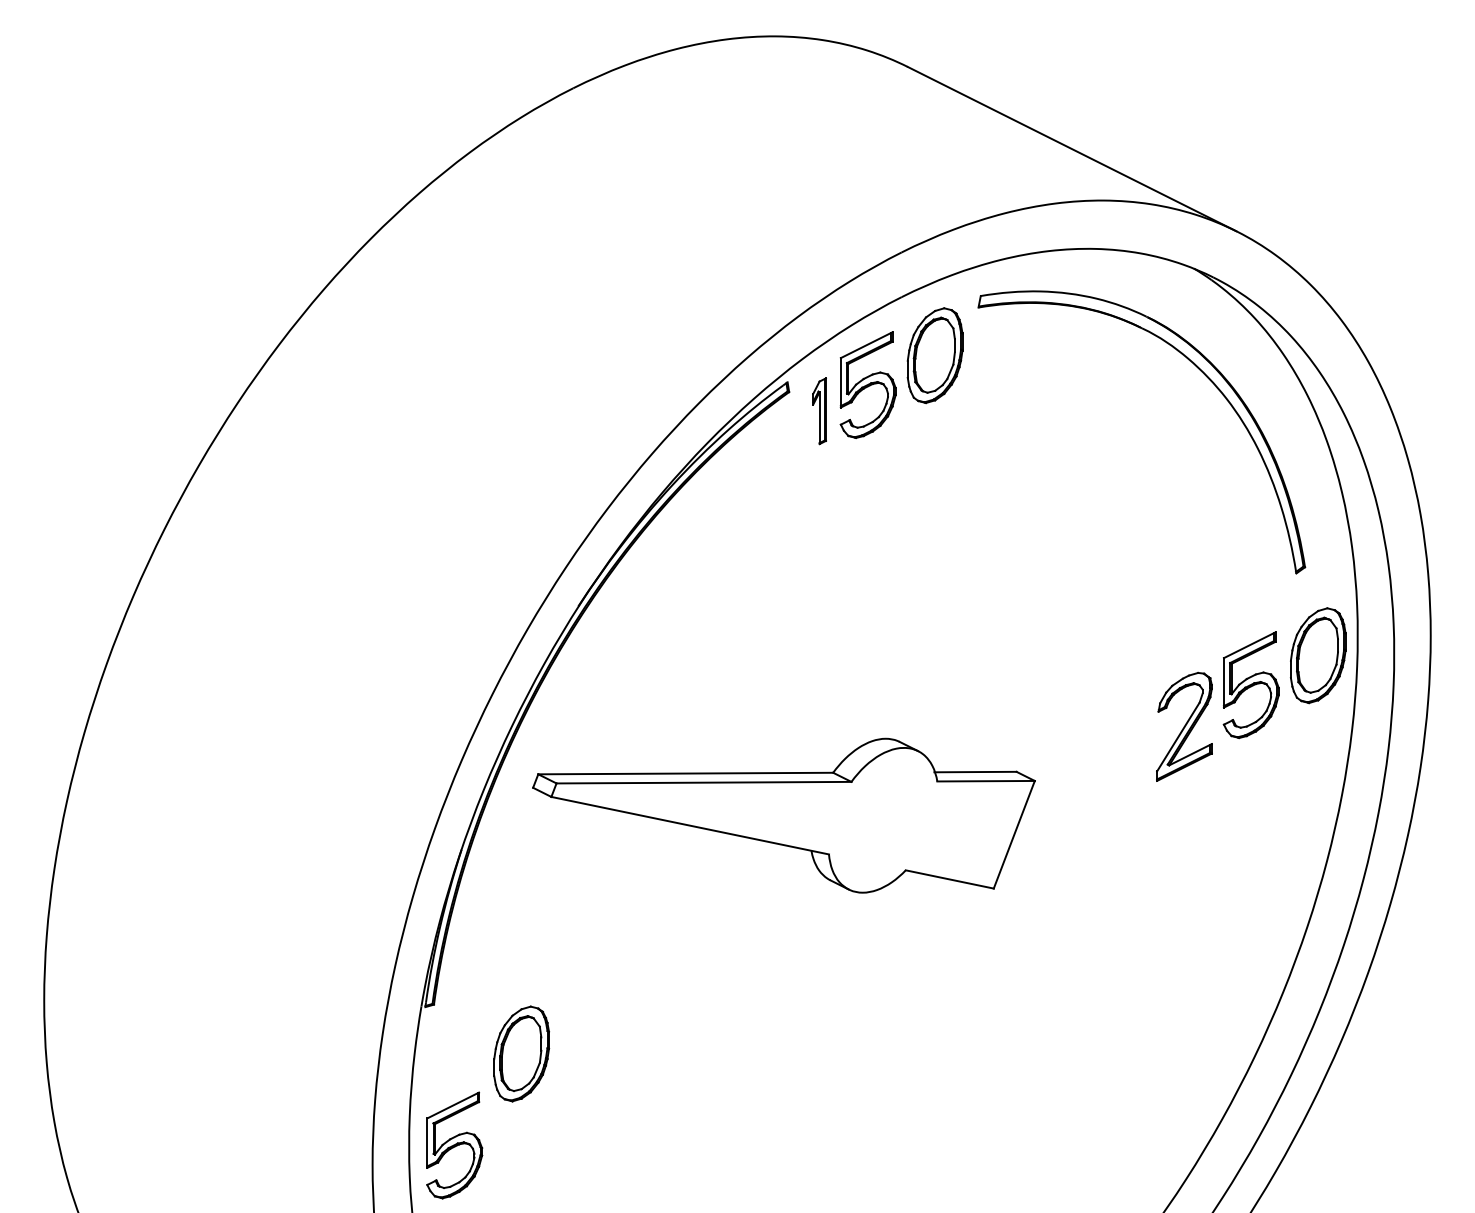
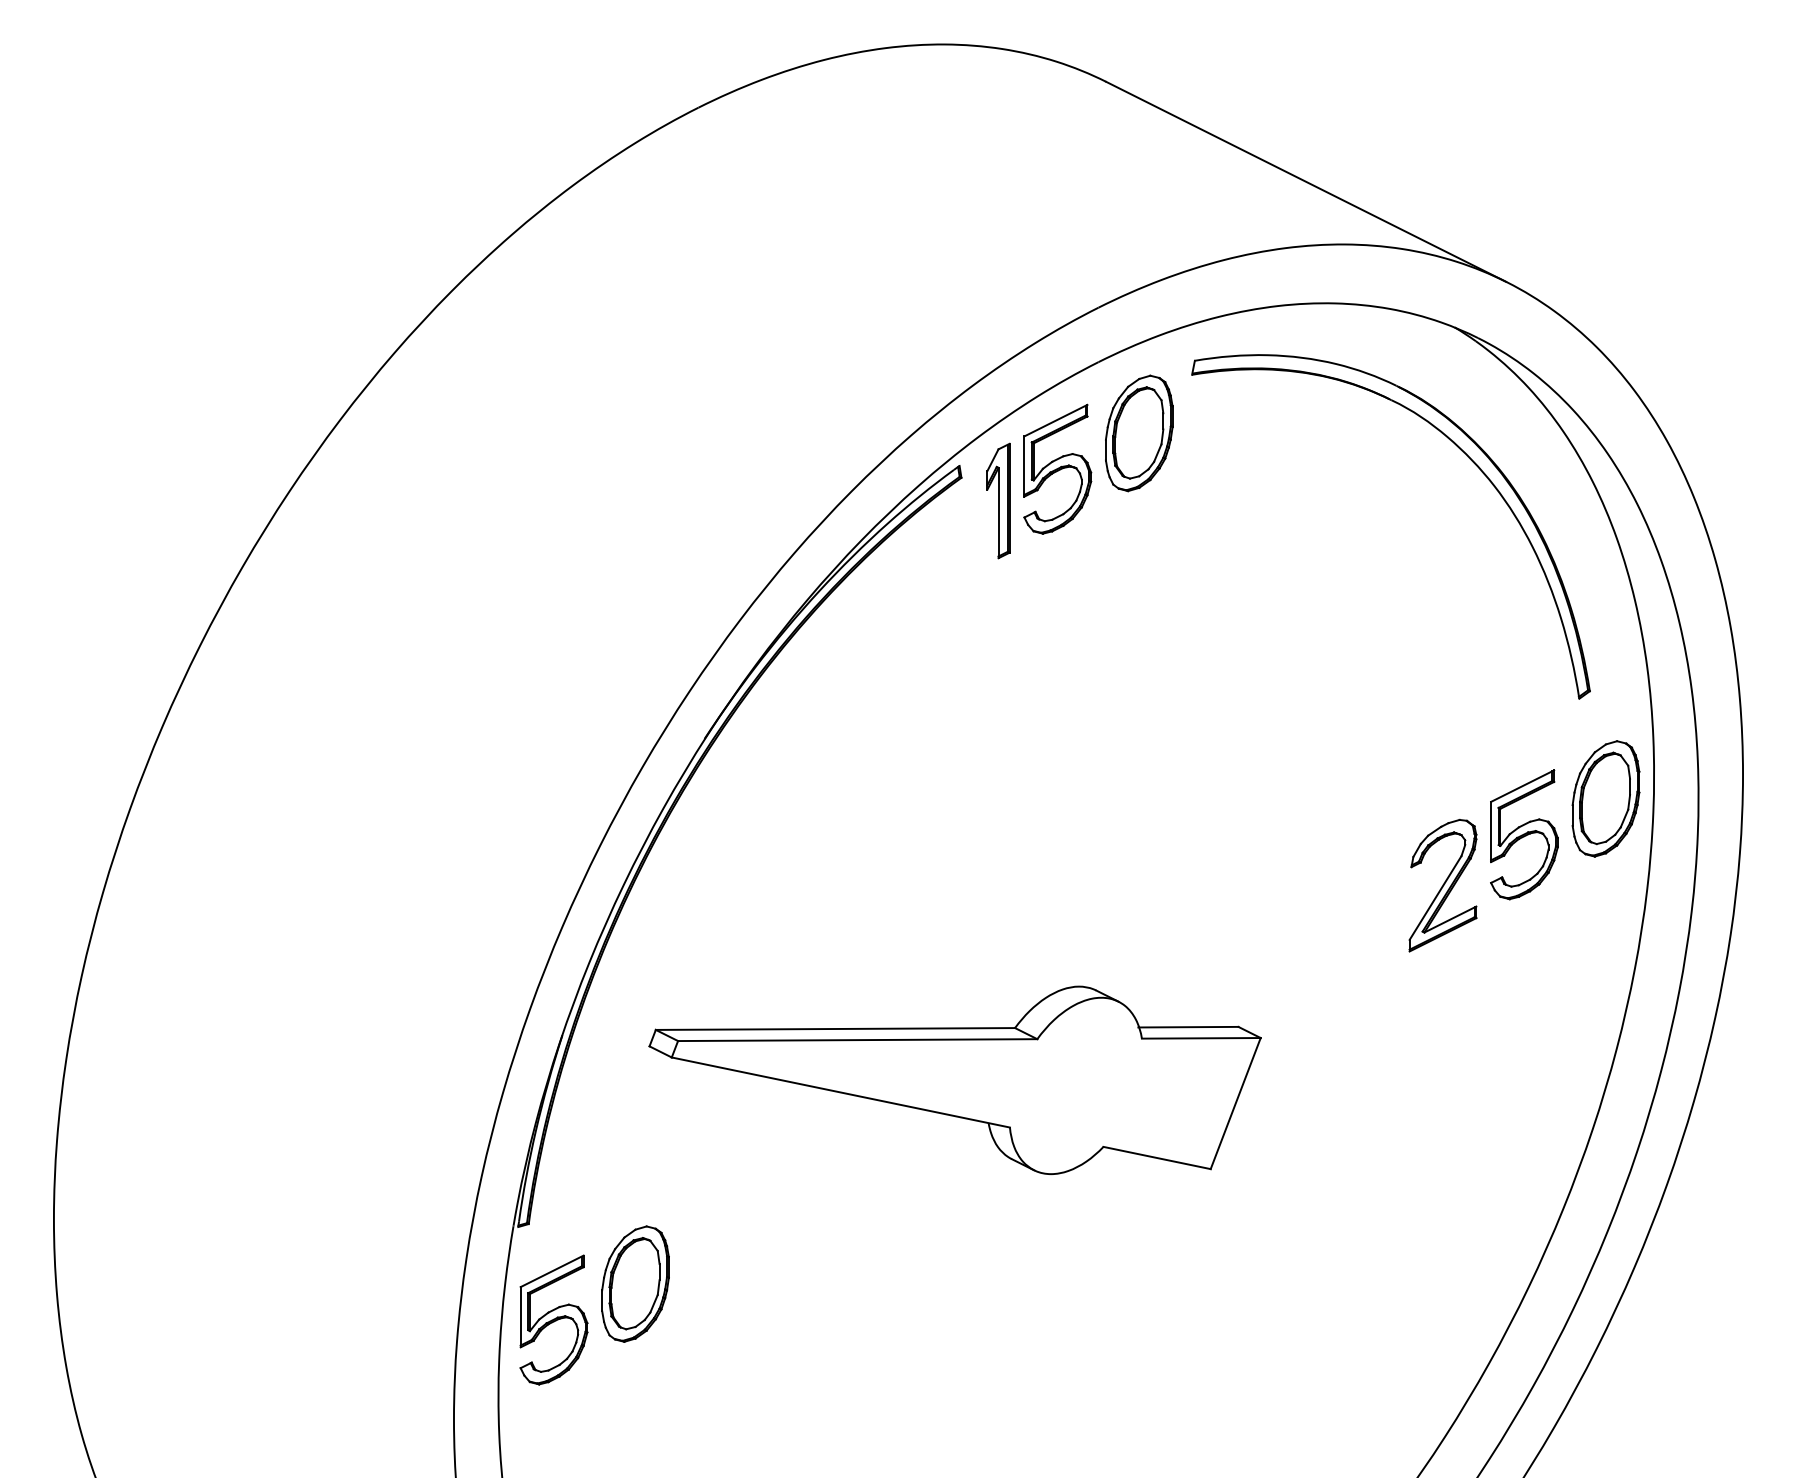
part: (819, 411) -> (998, 501), size x1.43
part: (783, 815) -> (954, 1080), moved
part: (454, 1145) -> (553, 1320), moved

